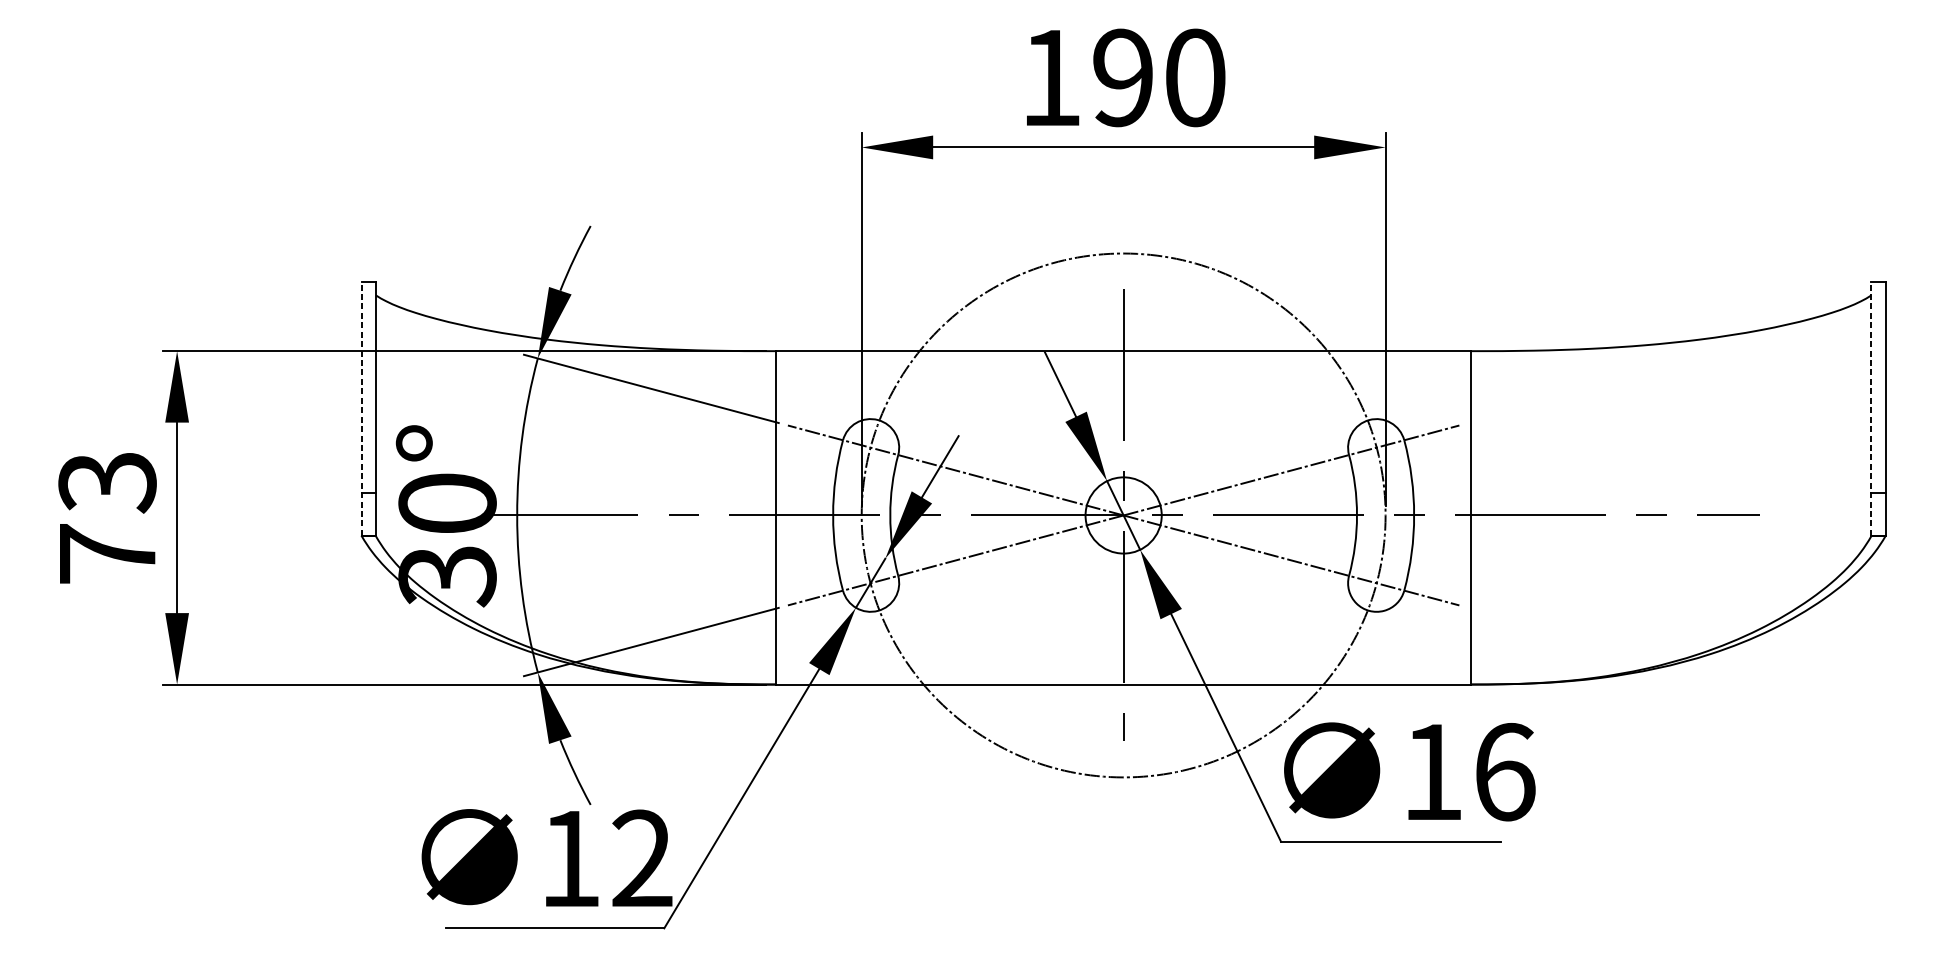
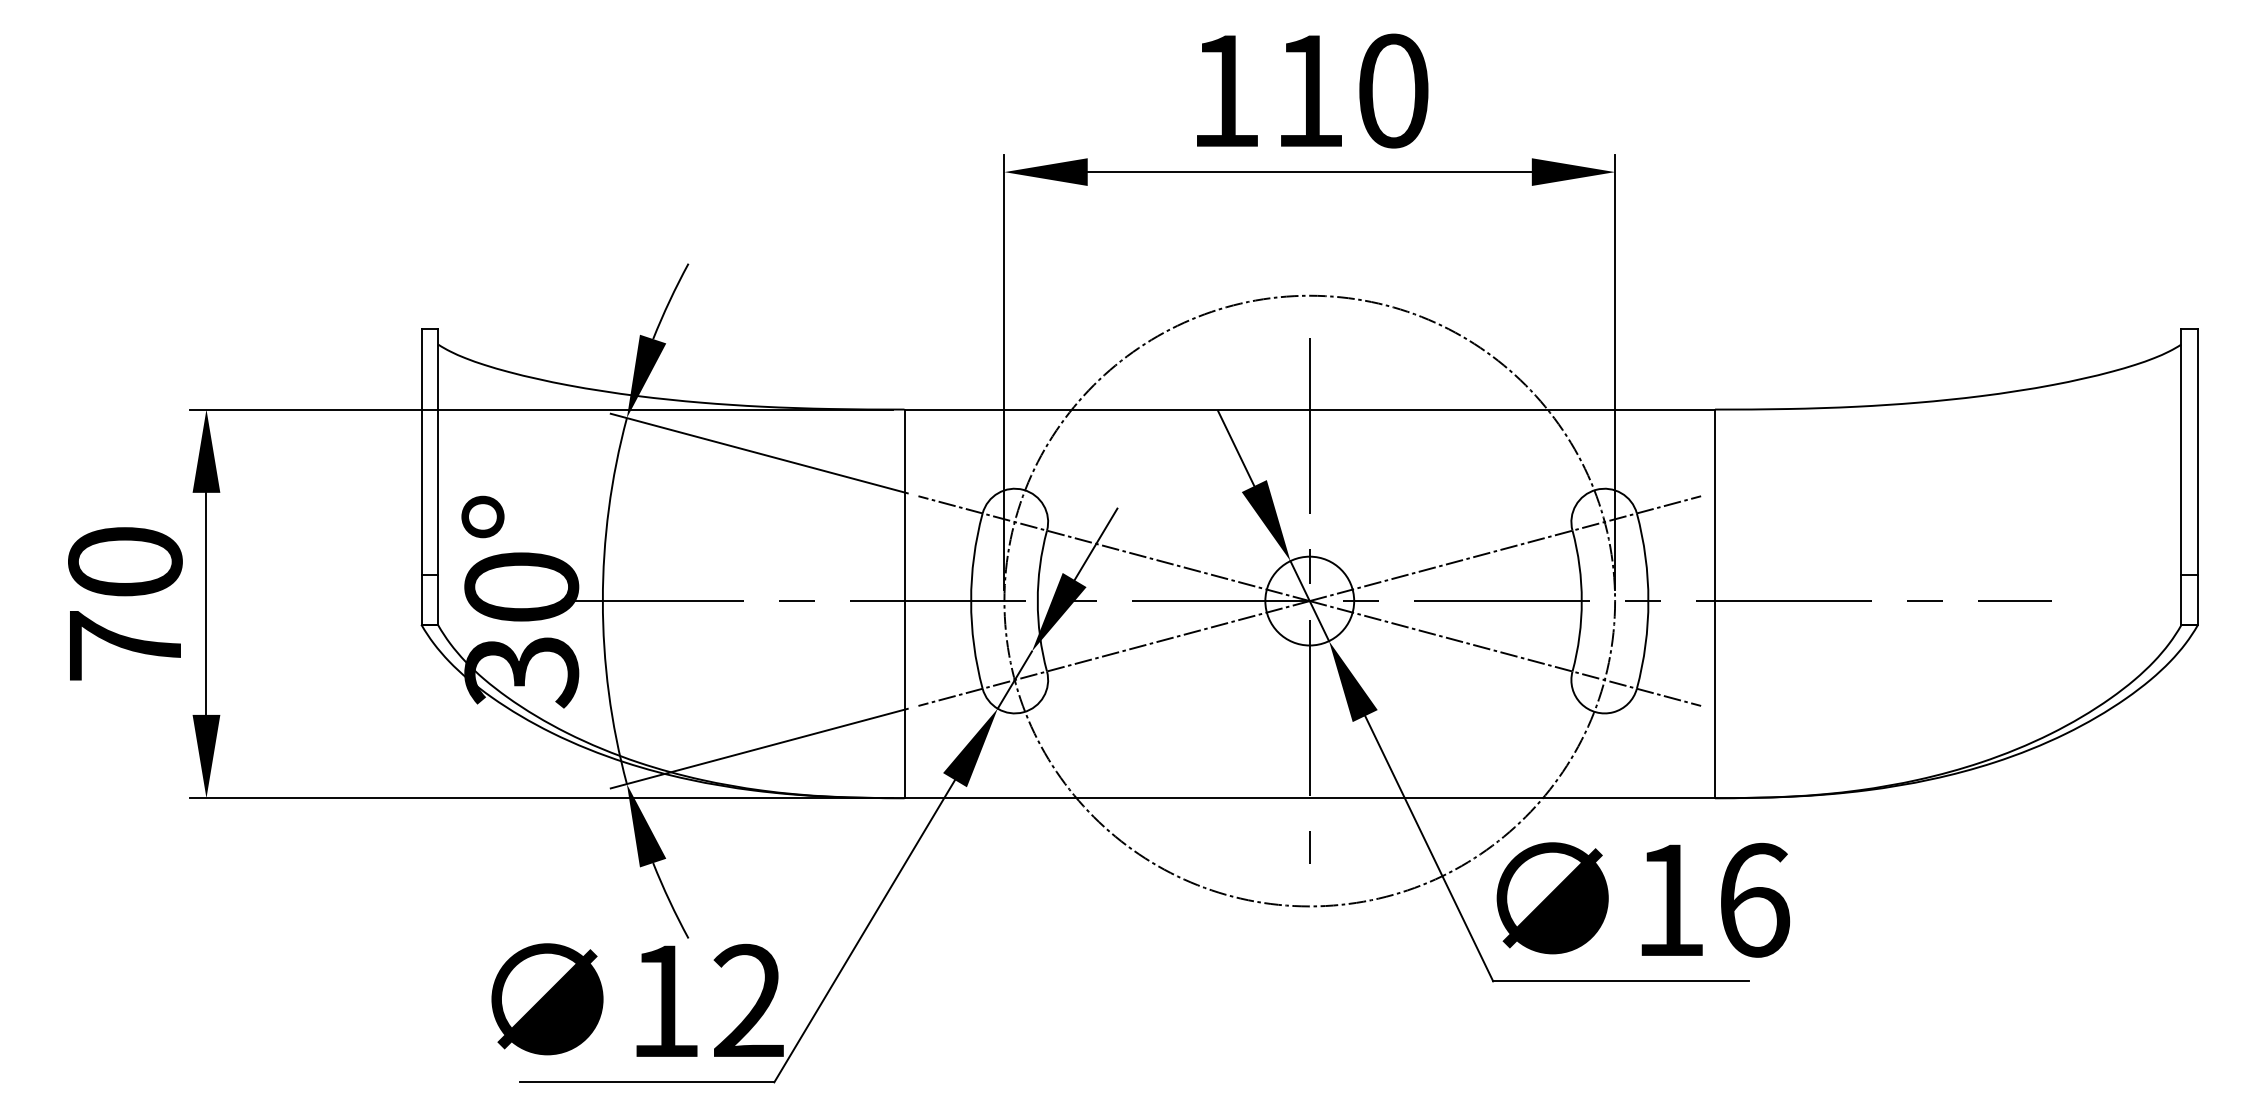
text: (1122, 77) -> (1308, 90), 190 -> 110
line: (361, 409) -> (421, 477), dashed -> solid
line: (1871, 409) -> (2181, 477), dashed -> solid
text: (107, 483) -> (125, 563), 73 -> 70

